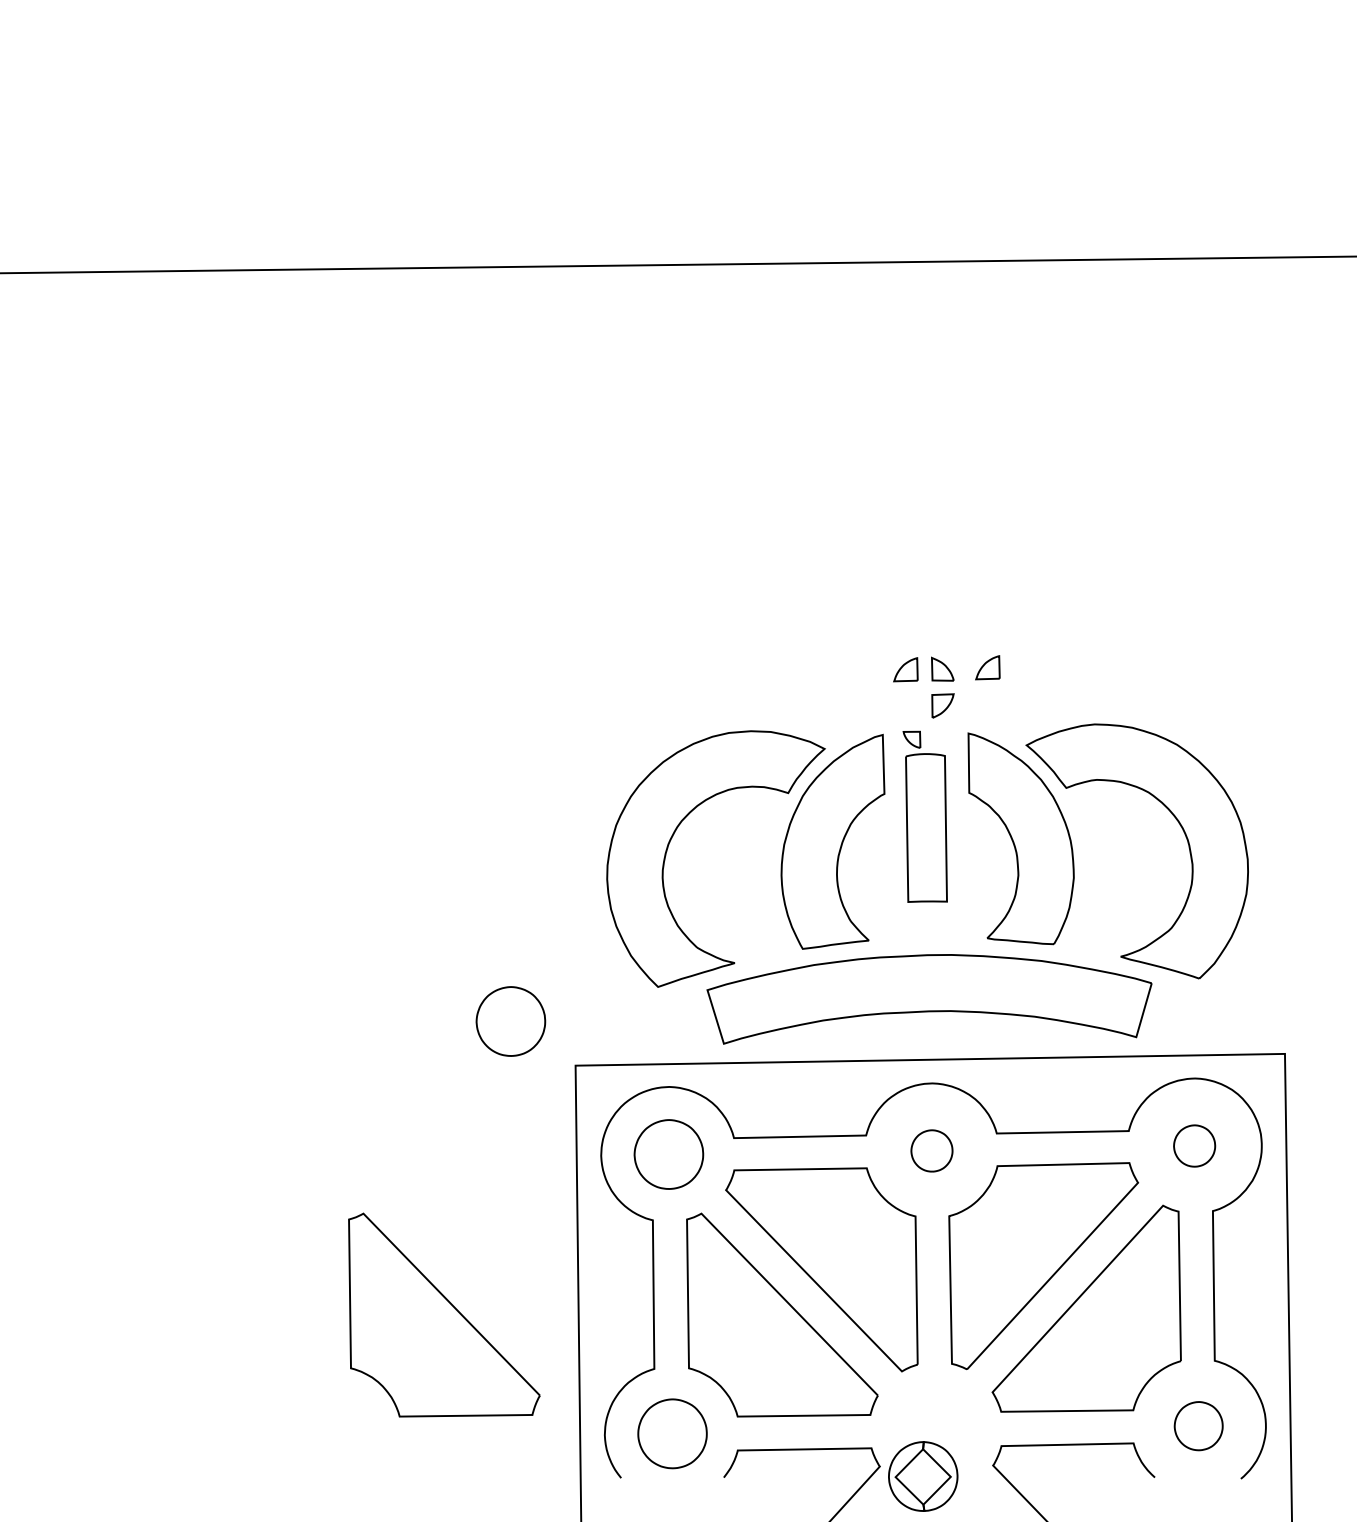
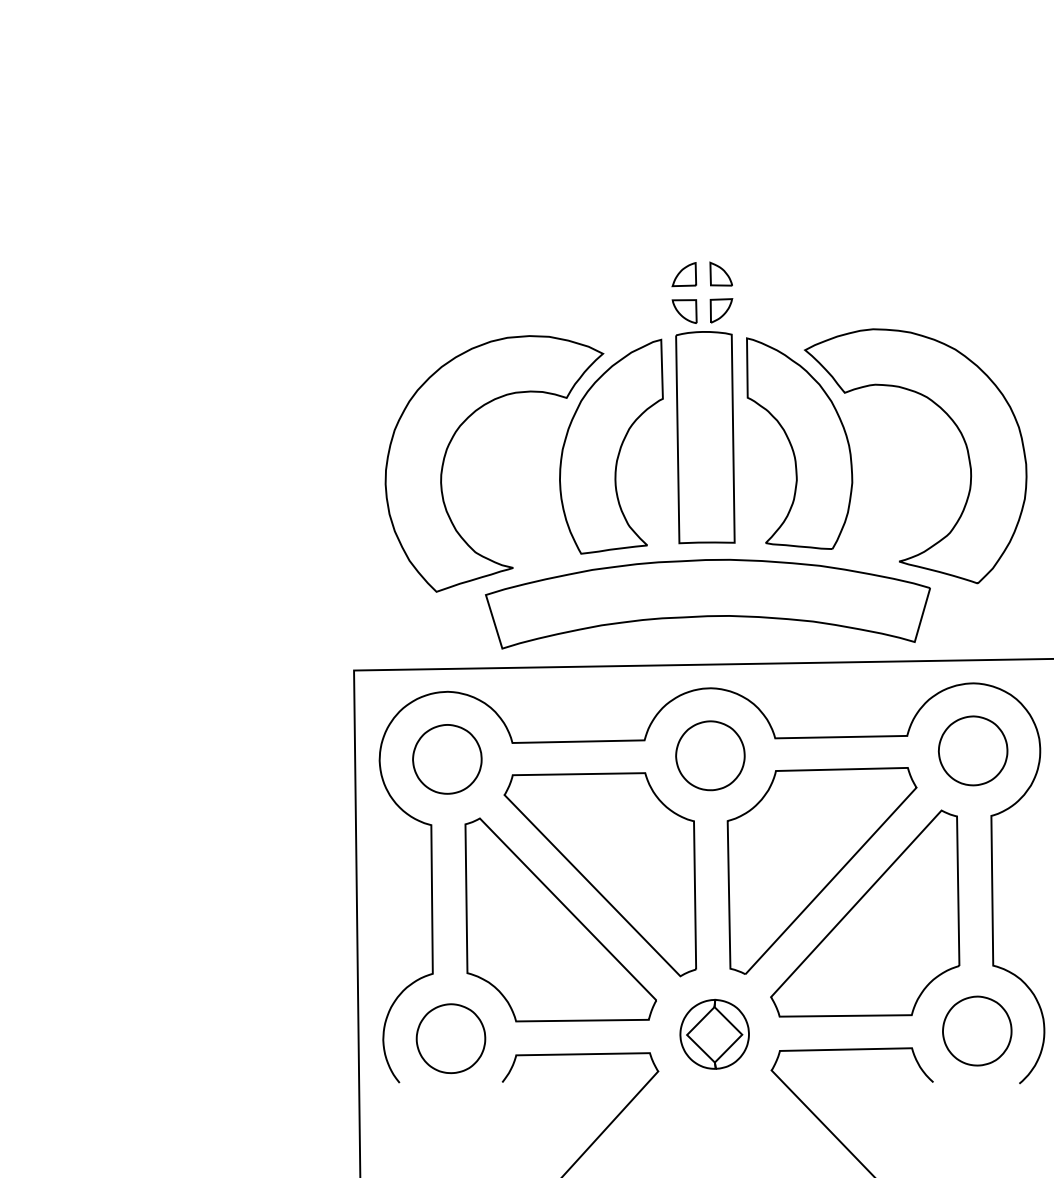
part: (987, 667) -> (765, 272), removed
part: (925, 816) -> (703, 421), size x1.43
part: (510, 1021) -> (288, 626), removed
part: (1194, 1145) -> (972, 750), size x1.67
part: (931, 1150) -> (709, 755), size x1.67
part: (444, 1314) -> (222, 919), removed
part: (1198, 1425) -> (976, 1030), size x1.43
part: (923, 1476) -> (714, 1034), moved

